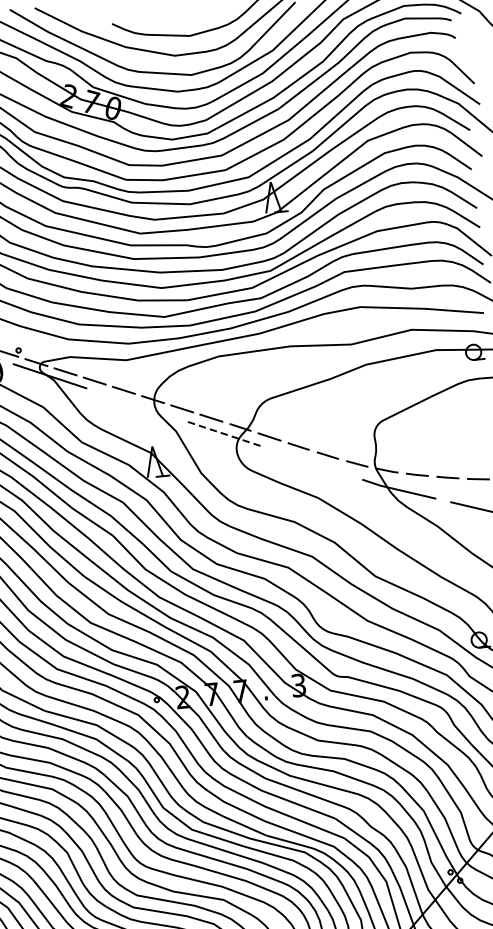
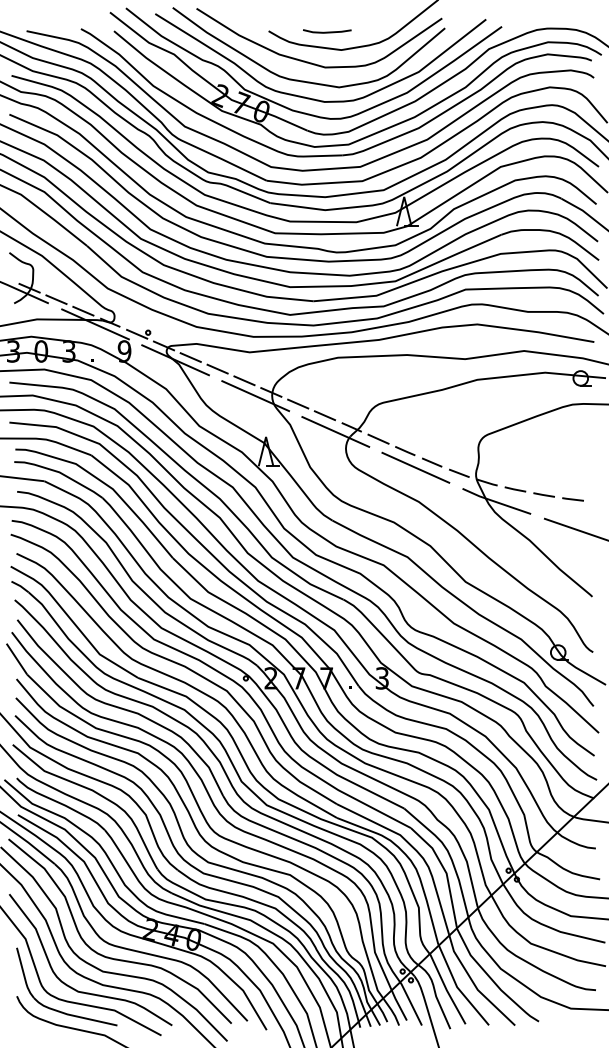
curve: (173, 18) -> (327, 31), added
line: (137, 405) -> (255, 396), added
line: (223, 433) -> (335, 431), dashed -> solid
line: (311, 462) -> (415, 467), added

